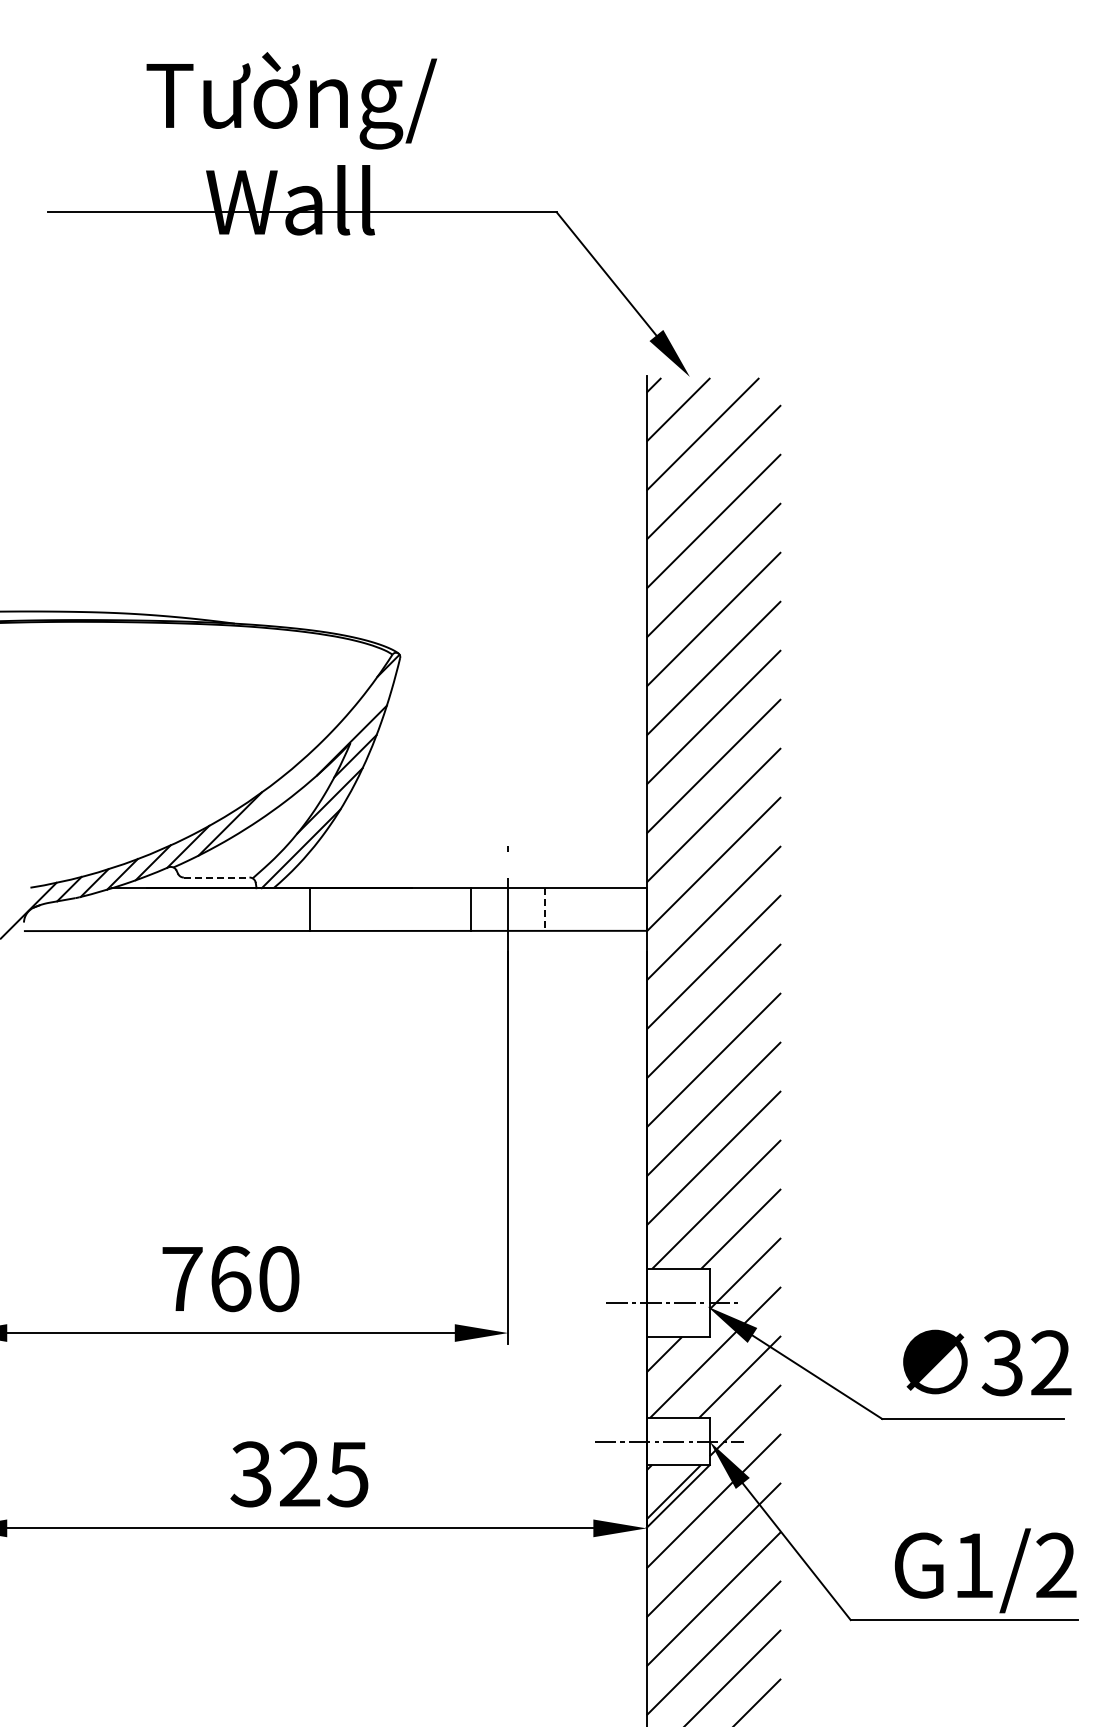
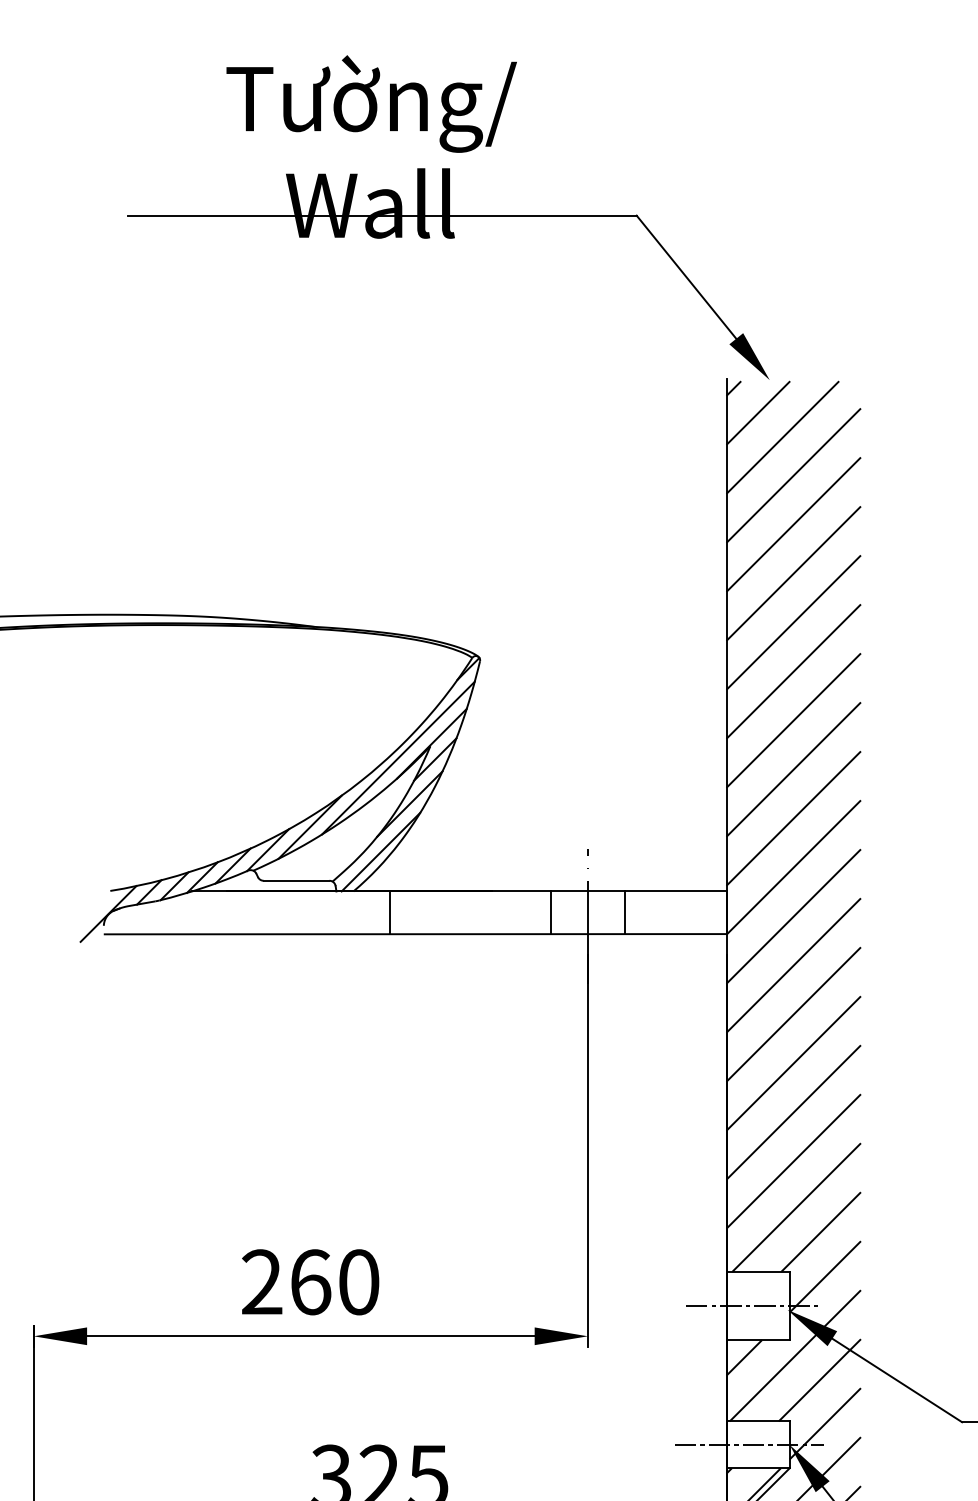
line: (318, 754) -> (398, 757), added
line: (216, 877) -> (296, 880), dashed -> solid
line: (545, 910) -> (625, 913), dashed -> solid
text: (182, 1278) -> (262, 1281), 760 -> 260

